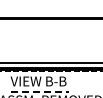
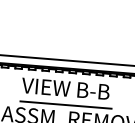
line: (39, 91) -> (65, 104), dashed -> solid

